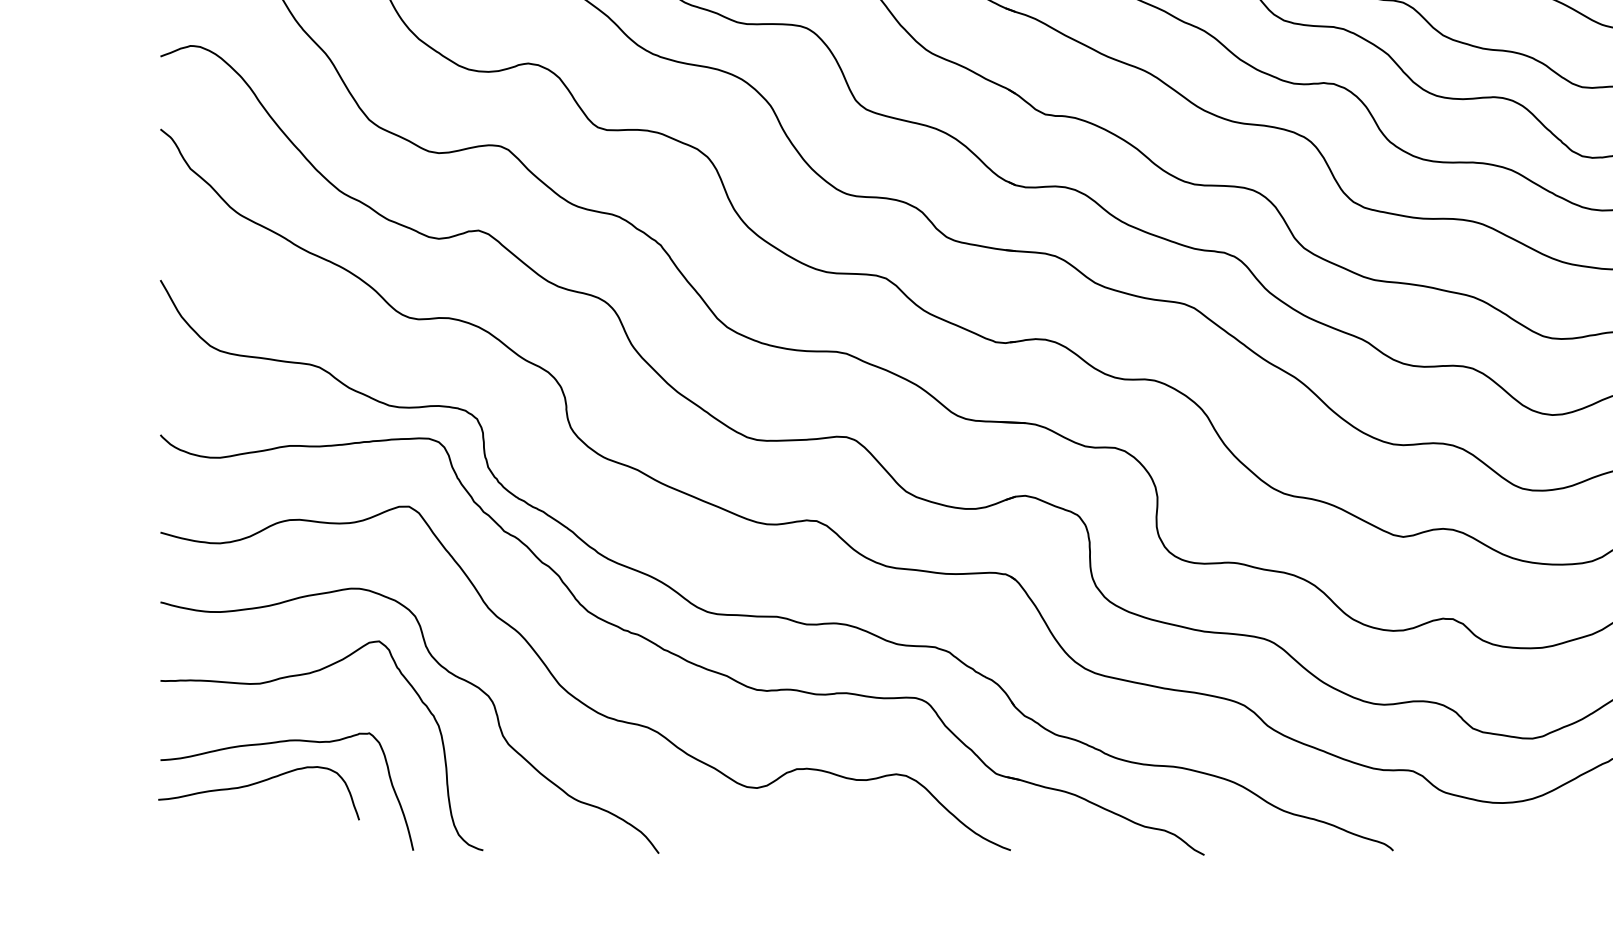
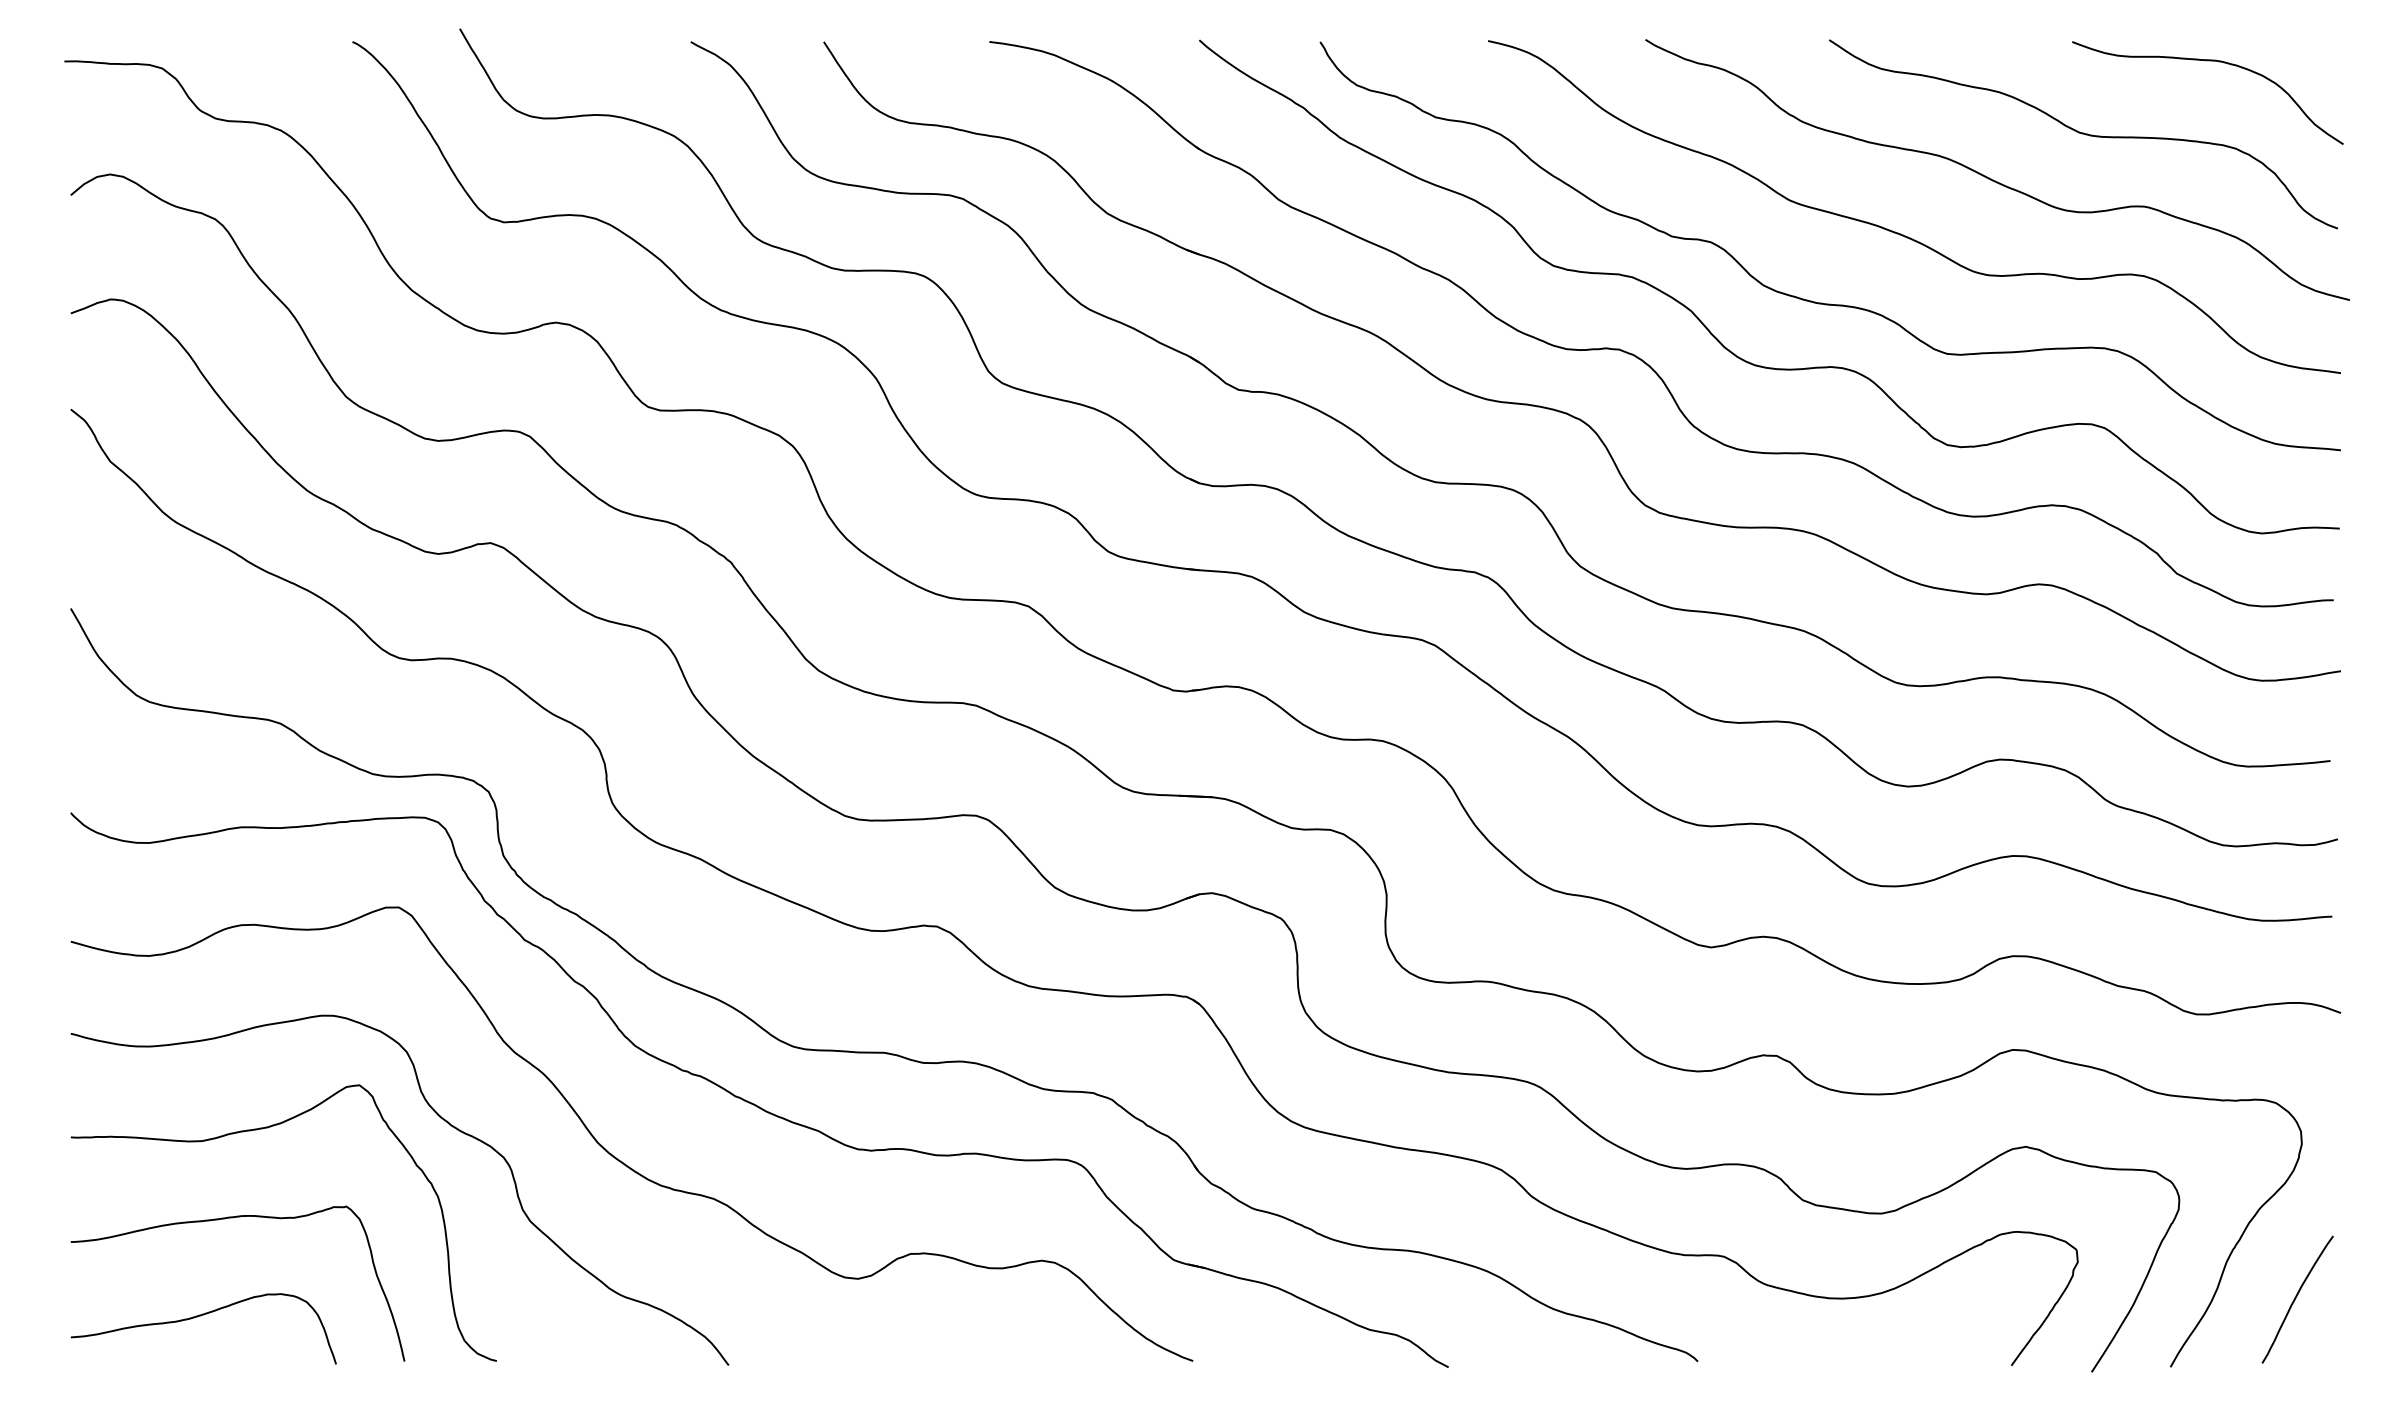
curve: (256, 783) -> (200, 1316), moved

